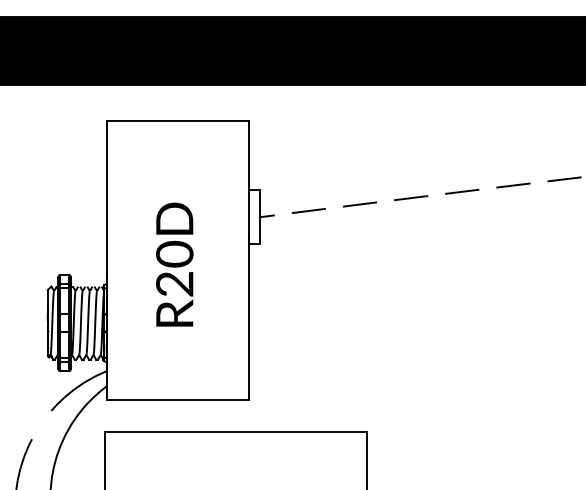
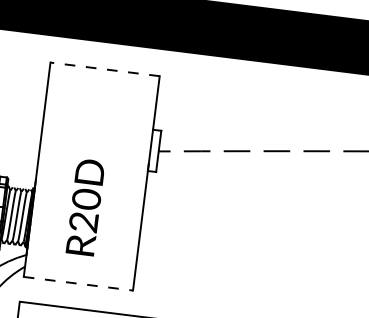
line: (177, 120) -> (104, 69), solid -> dashed
text: (174, 264) -> (85, 207), moved
line: (178, 399) -> (79, 283), solid -> dashed

